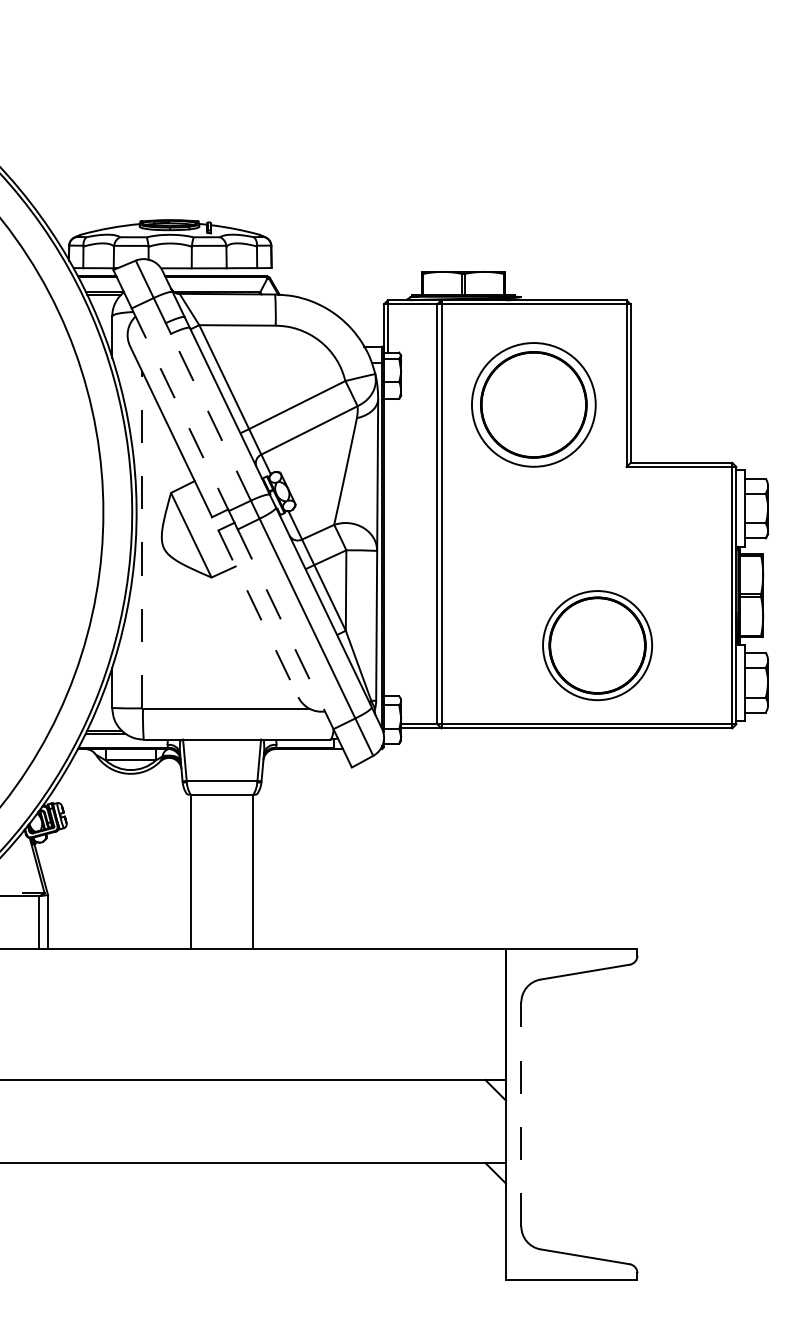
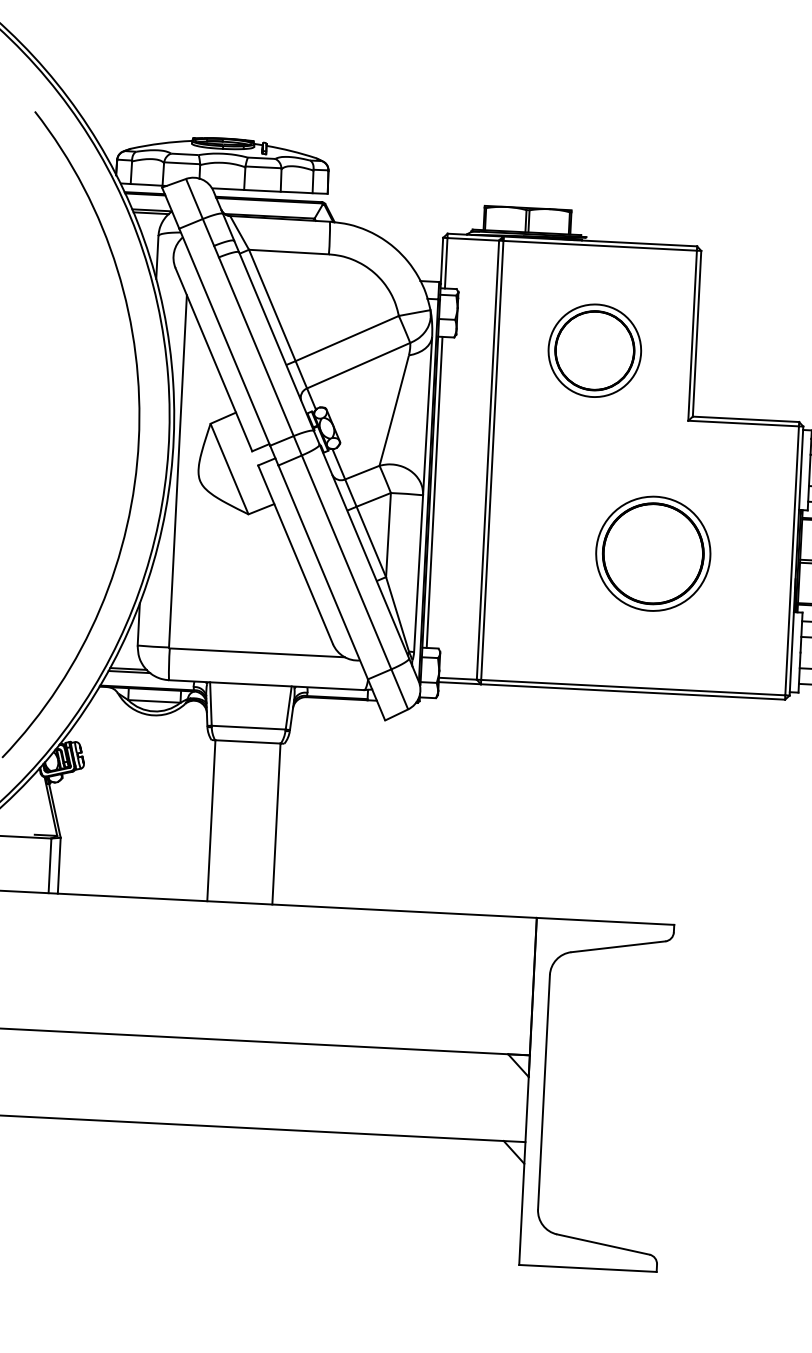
part: (534, 404) -> (595, 350), size x0.71
line: (180, 410) -> (224, 338), dashed -> solid
line: (210, 417) -> (255, 346), dashed -> solid
line: (142, 539) -> (178, 470), dashed -> solid
line: (388, 547) -> (435, 492), added
line: (258, 614) -> (295, 555), dashed -> solid
line: (285, 629) -> (323, 572), dashed -> solid
part: (597, 645) -> (653, 553), moved
line: (521, 1113) -> (544, 1091), dashed -> solid

